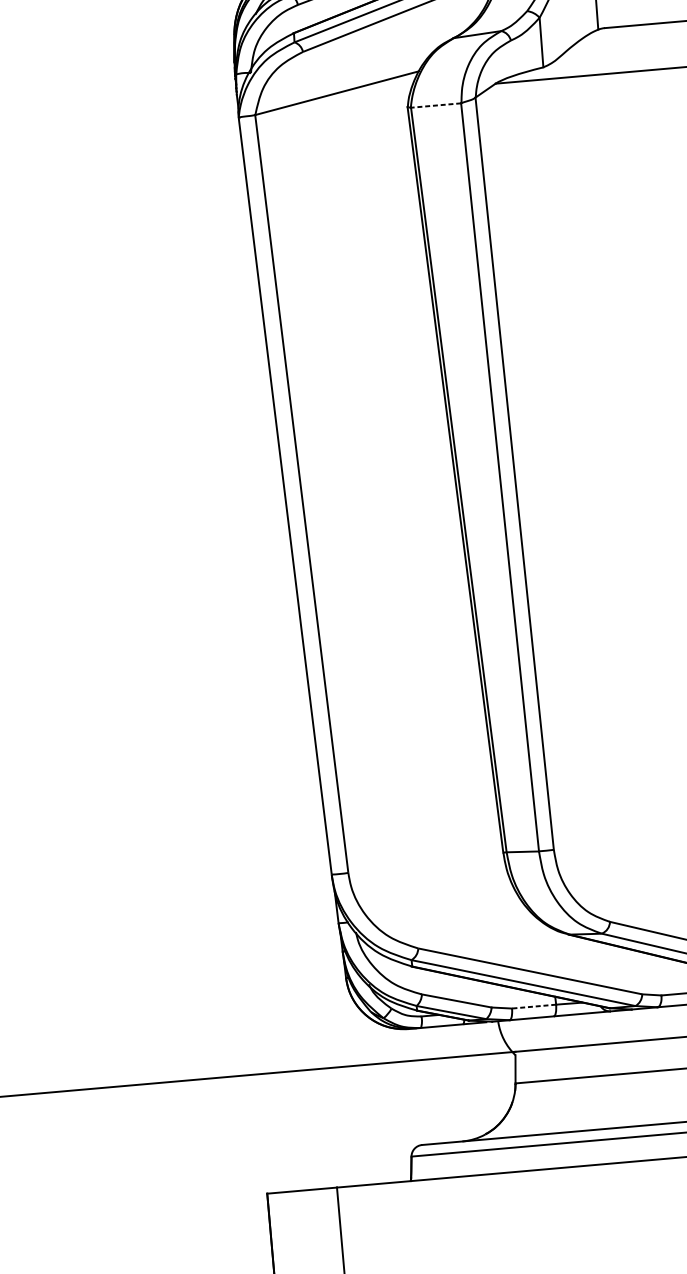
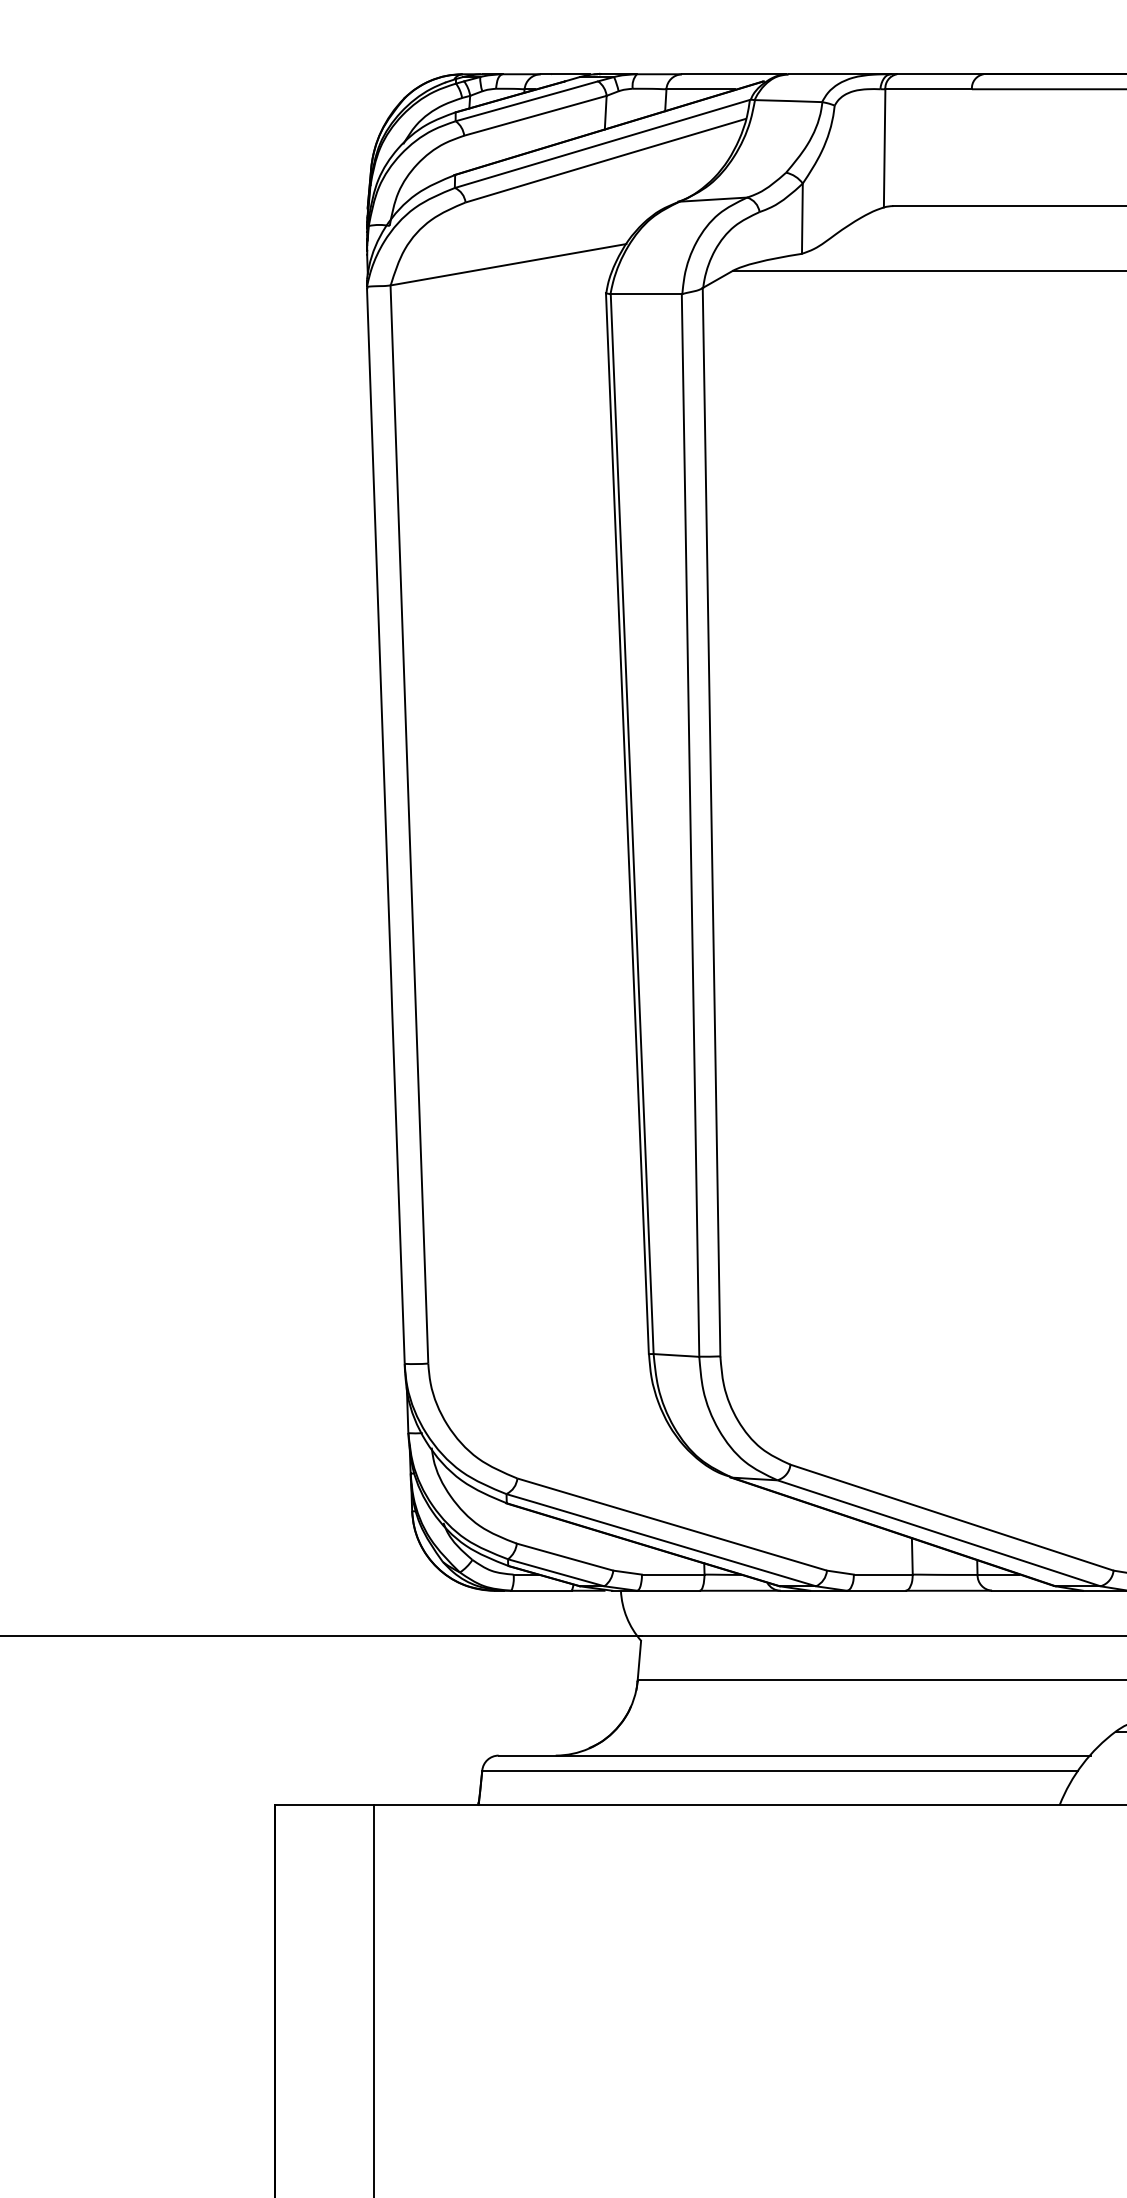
line: (436, 105) -> (646, 294), dashed -> solid
line: (533, 1006) -> (672, 1574), dashed -> solid

